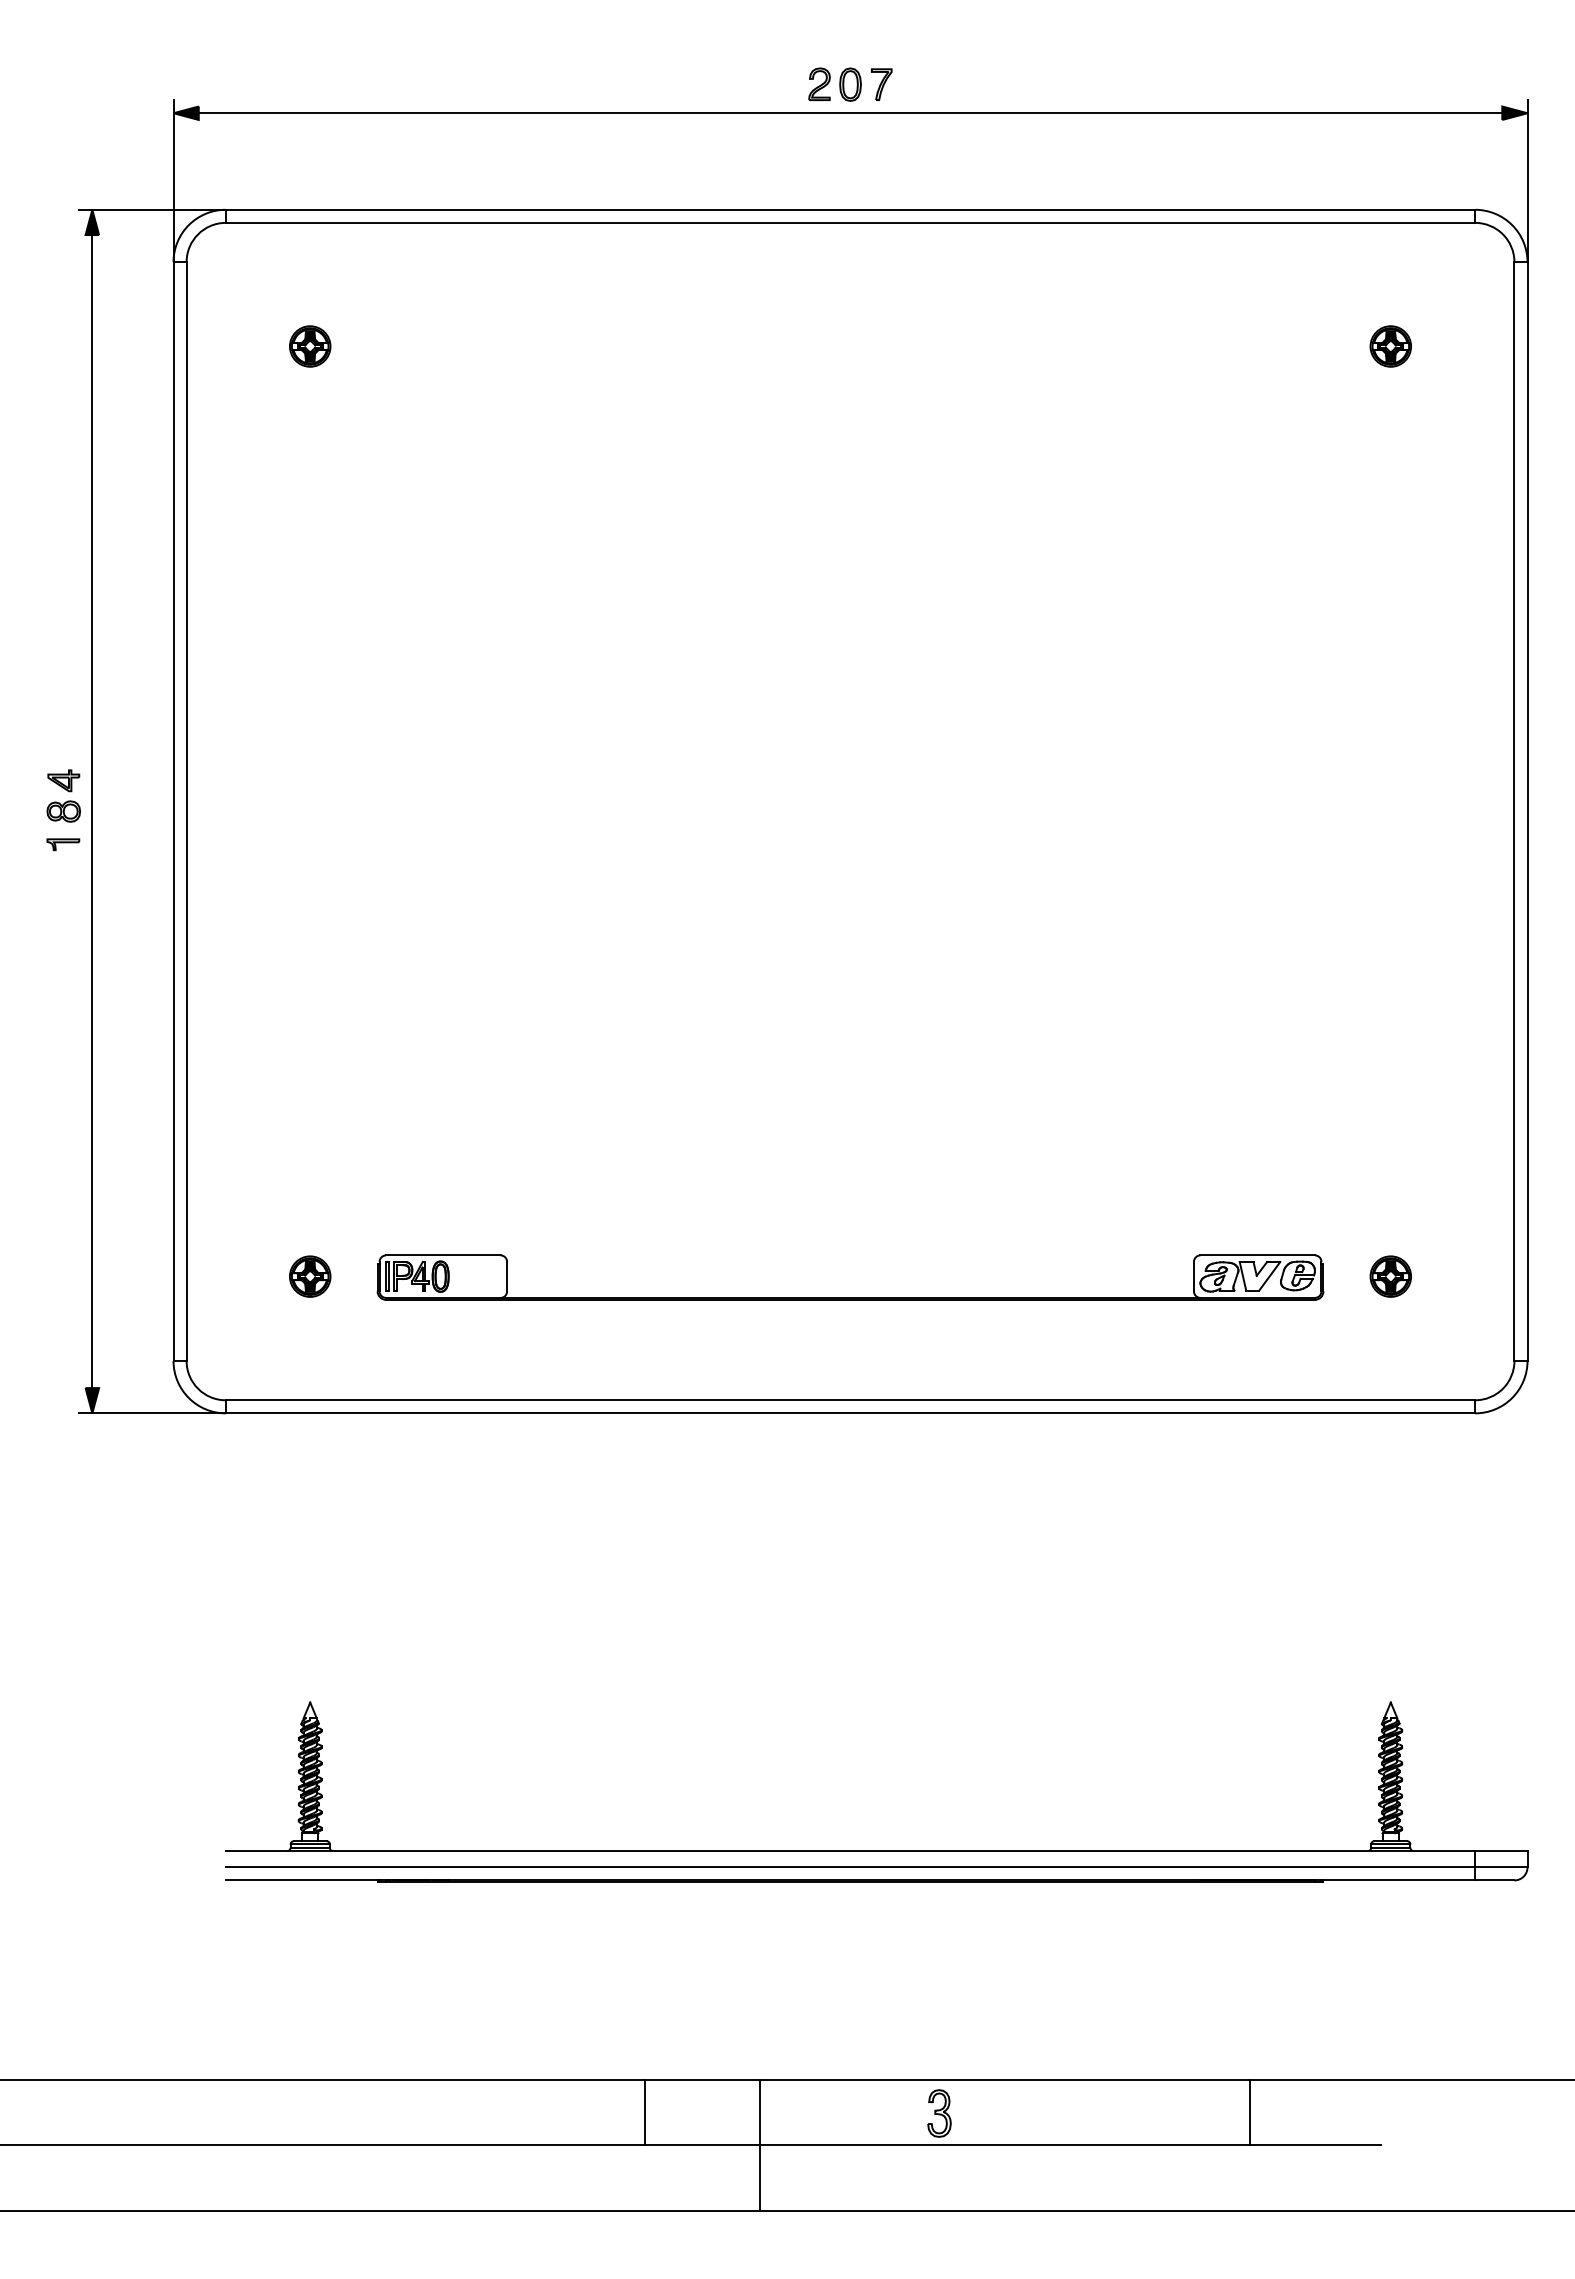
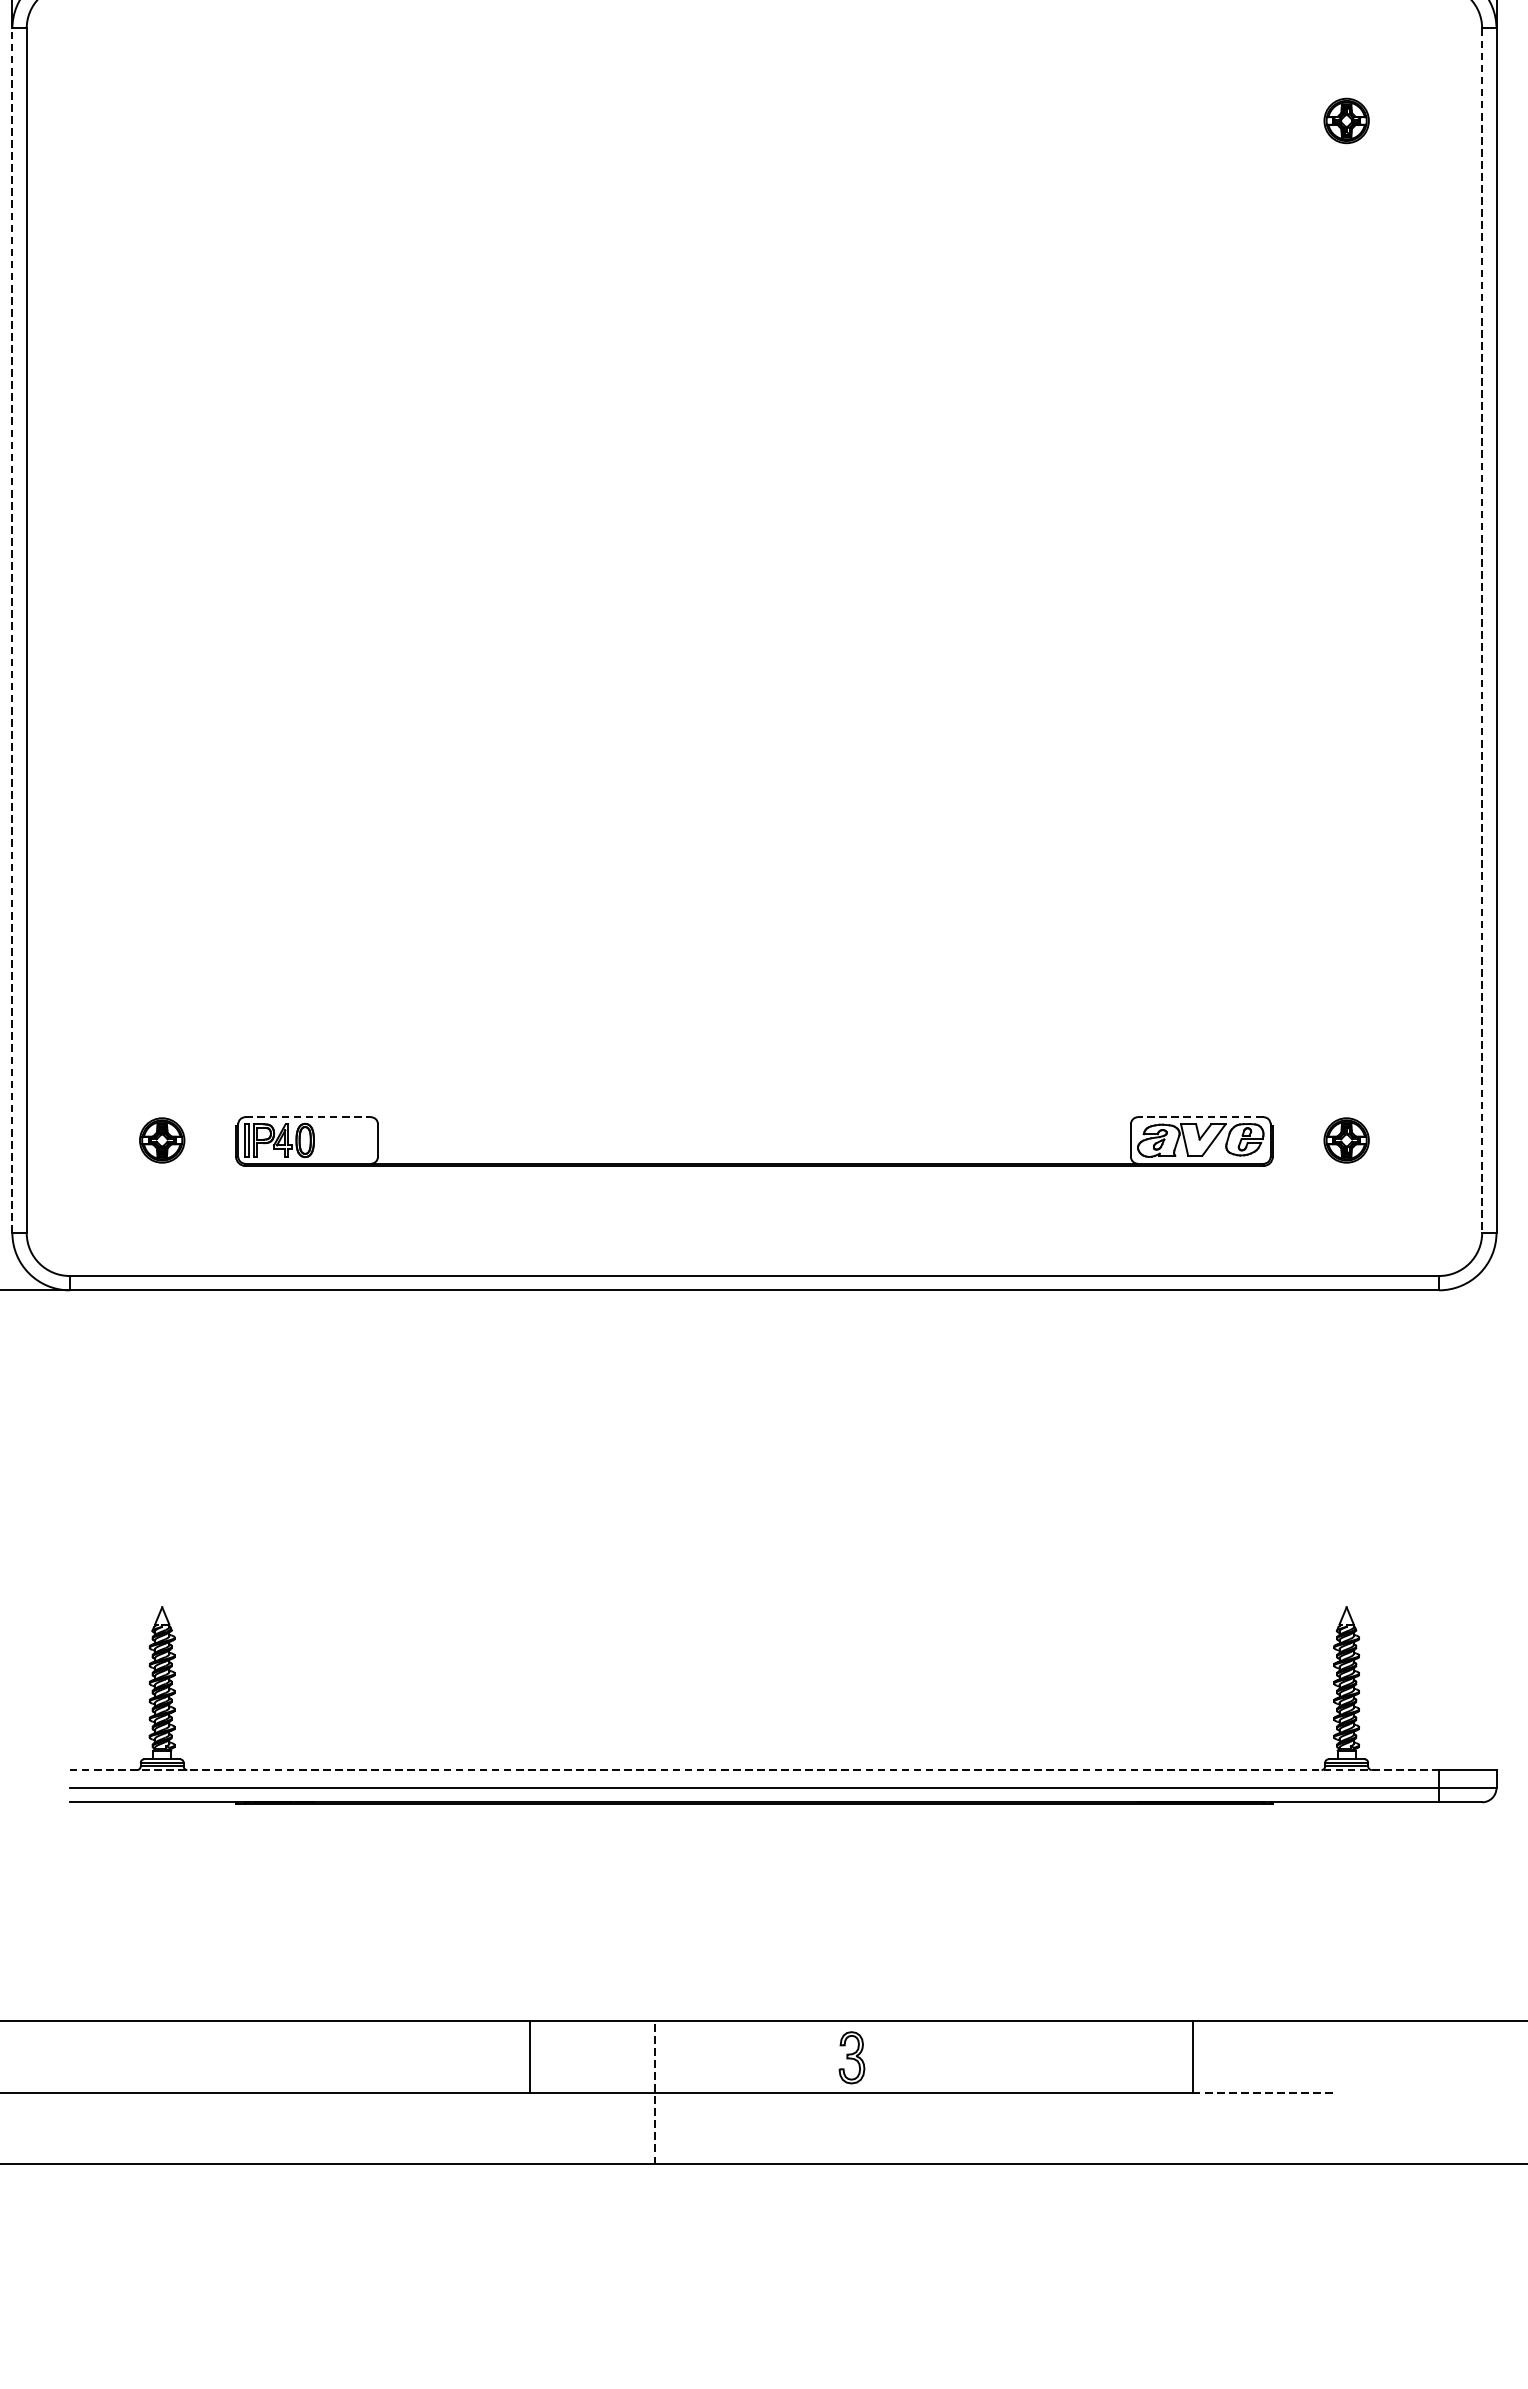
part: (310, 346) -> (162, 120), removed
line: (173, 811) -> (12, 630), solid -> dashed
line: (1514, 812) -> (1482, 631), solid -> dashed
line: (443, 1255) -> (308, 1117), solid -> dashed
line: (1257, 1255) -> (1200, 1117), solid -> dashed
line: (850, 1851) -> (754, 1770), solid -> dashed
line: (759, 2144) -> (654, 2091), solid -> dashed
line: (1316, 2145) -> (1265, 2092), solid -> dashed

